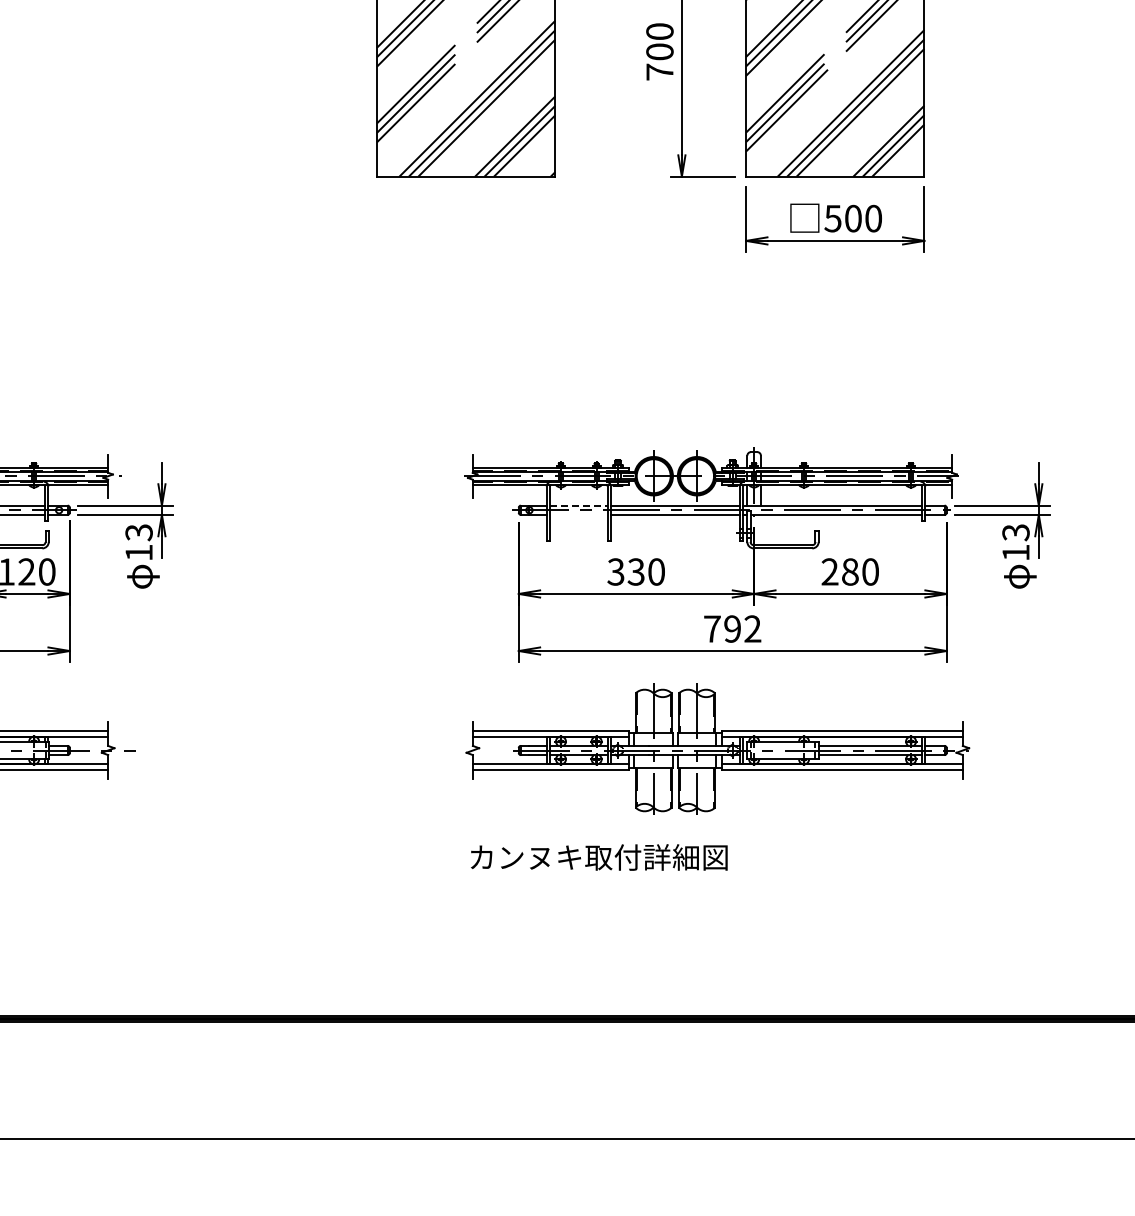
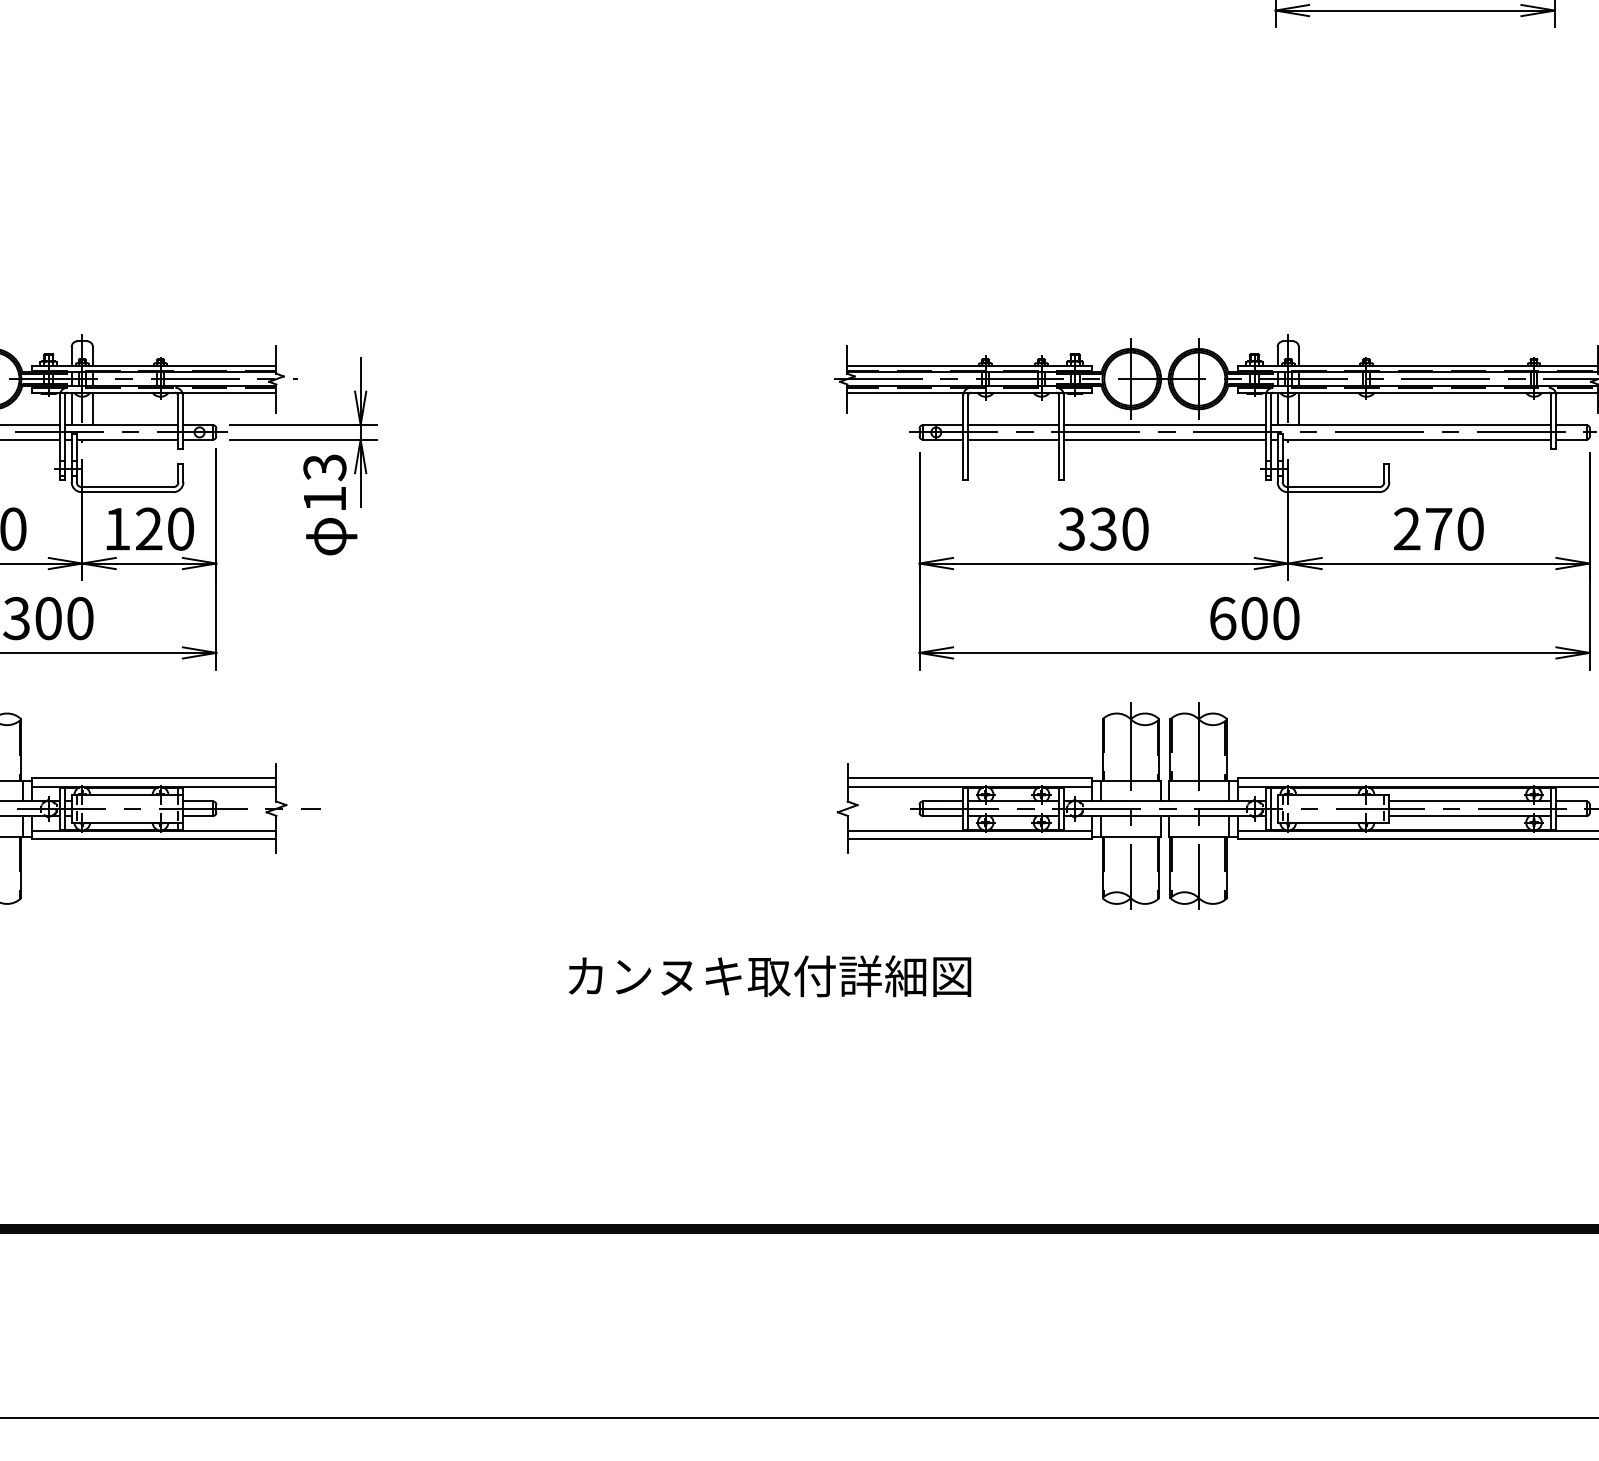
line: (578, 505) -> (1013, 424), dashed -> solid
line: (578, 514) -> (1013, 439), added
text: (850, 571) -> (1439, 528), 280 -> 270
text: (732, 628) -> (1254, 617), 792 -> 600
text: (599, 857) -> (770, 976), moved

